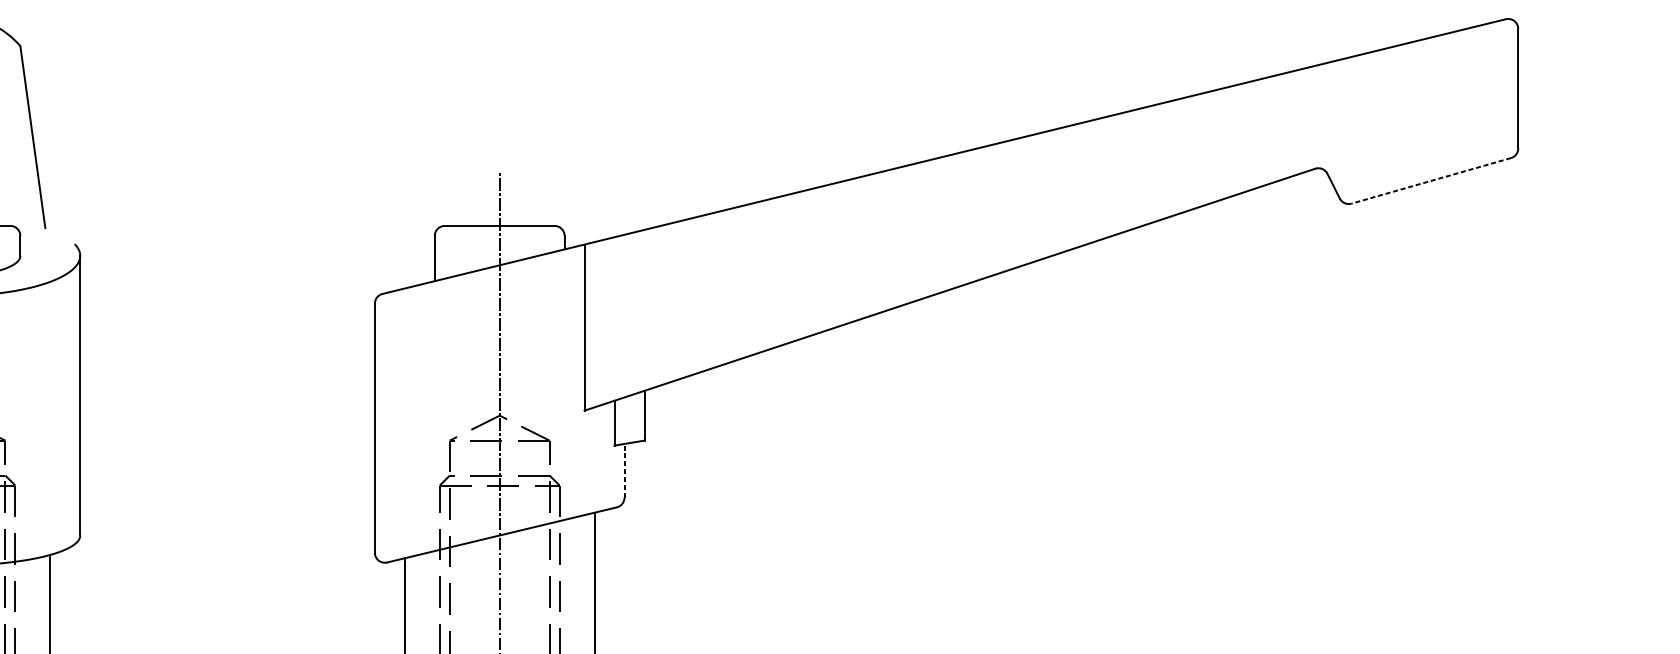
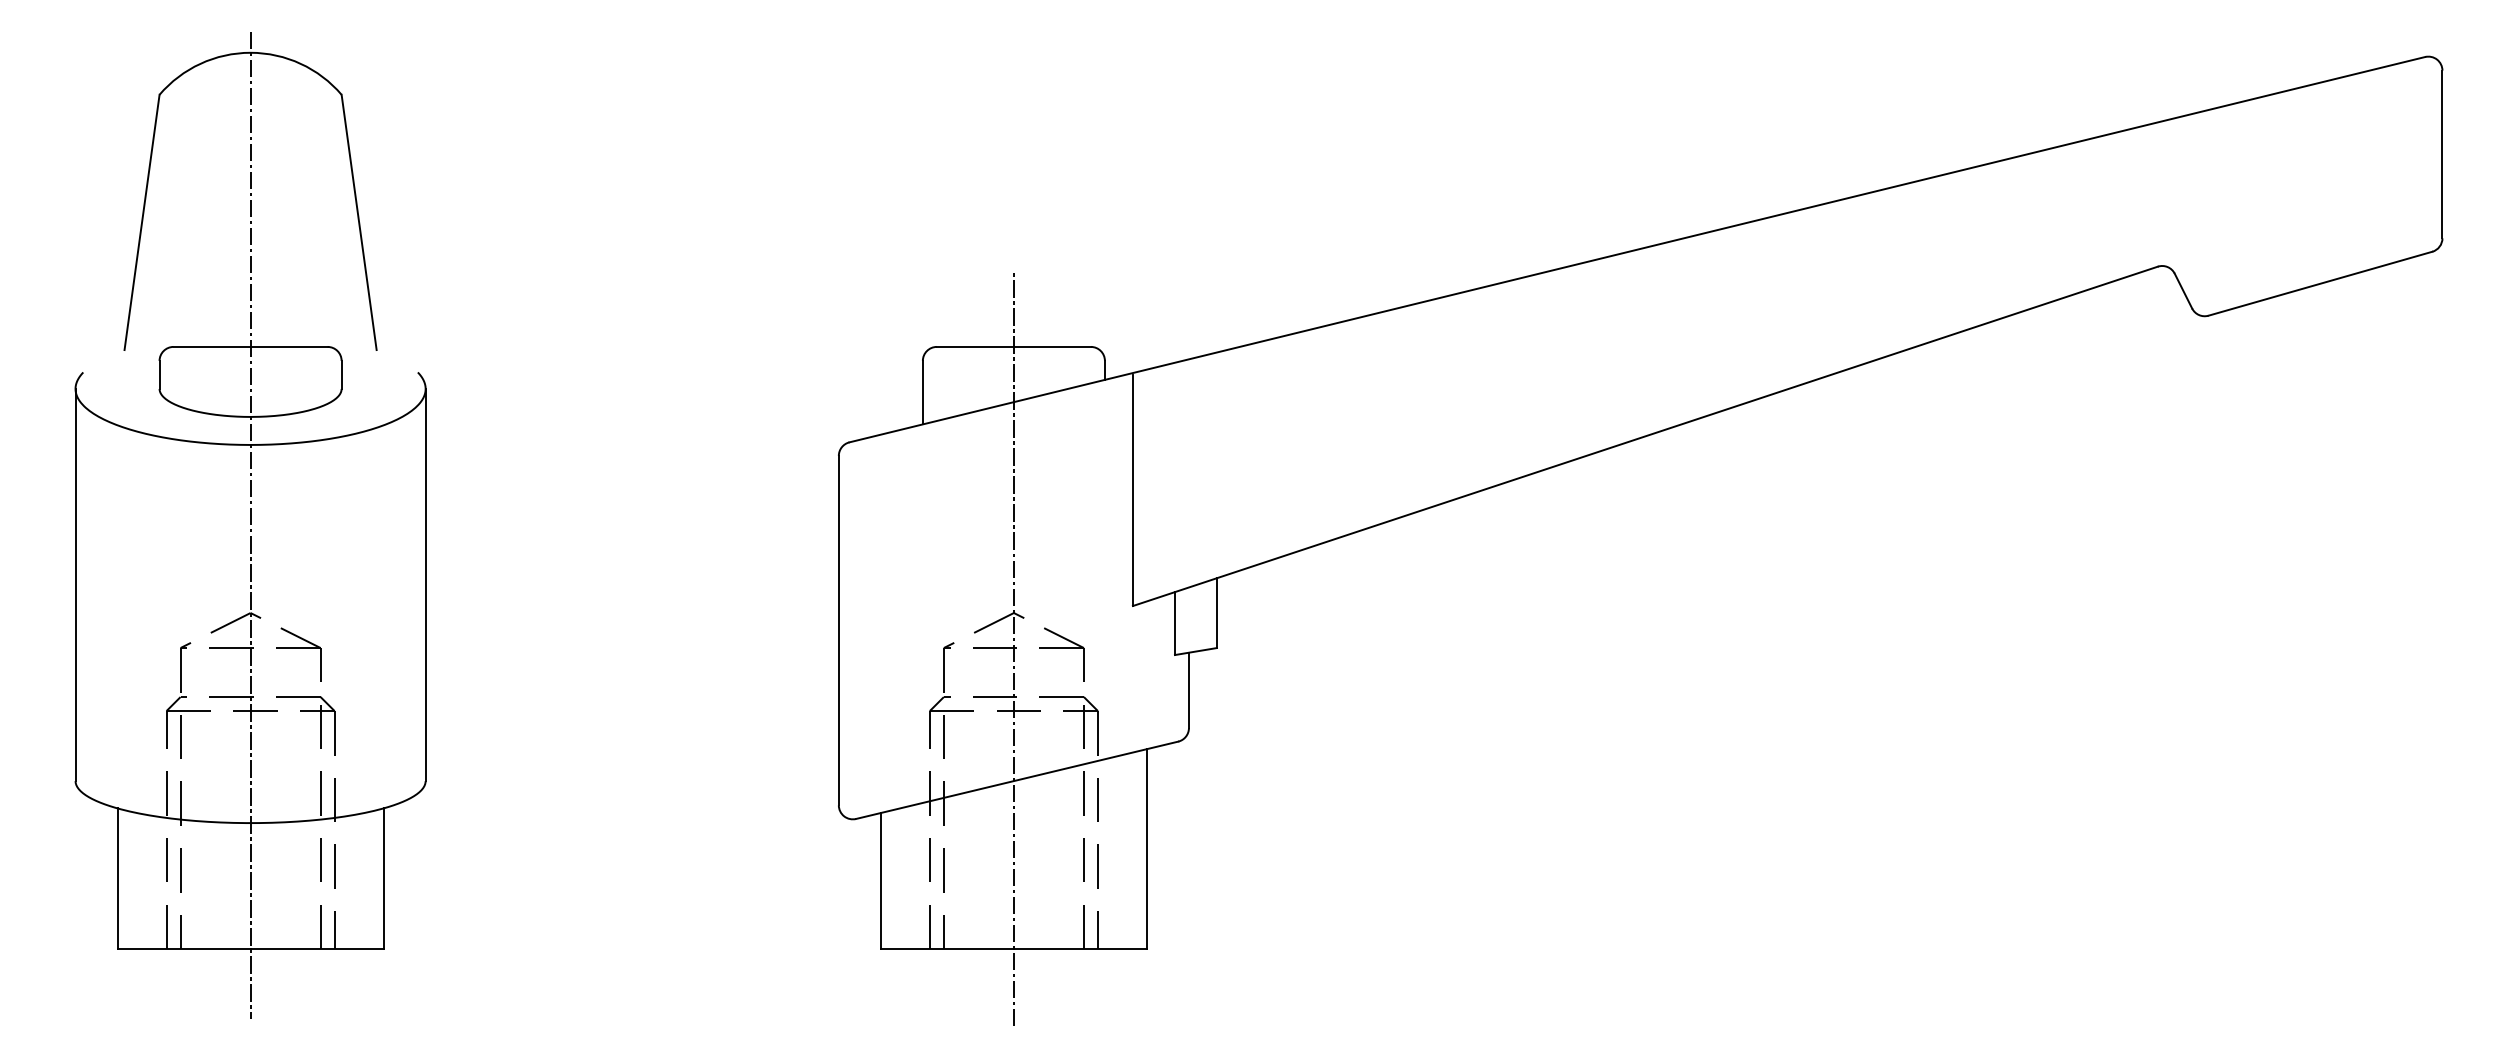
line: (1430, 180) -> (2319, 283), dashed -> solid
line: (624, 470) -> (1188, 690), dashed -> solid

